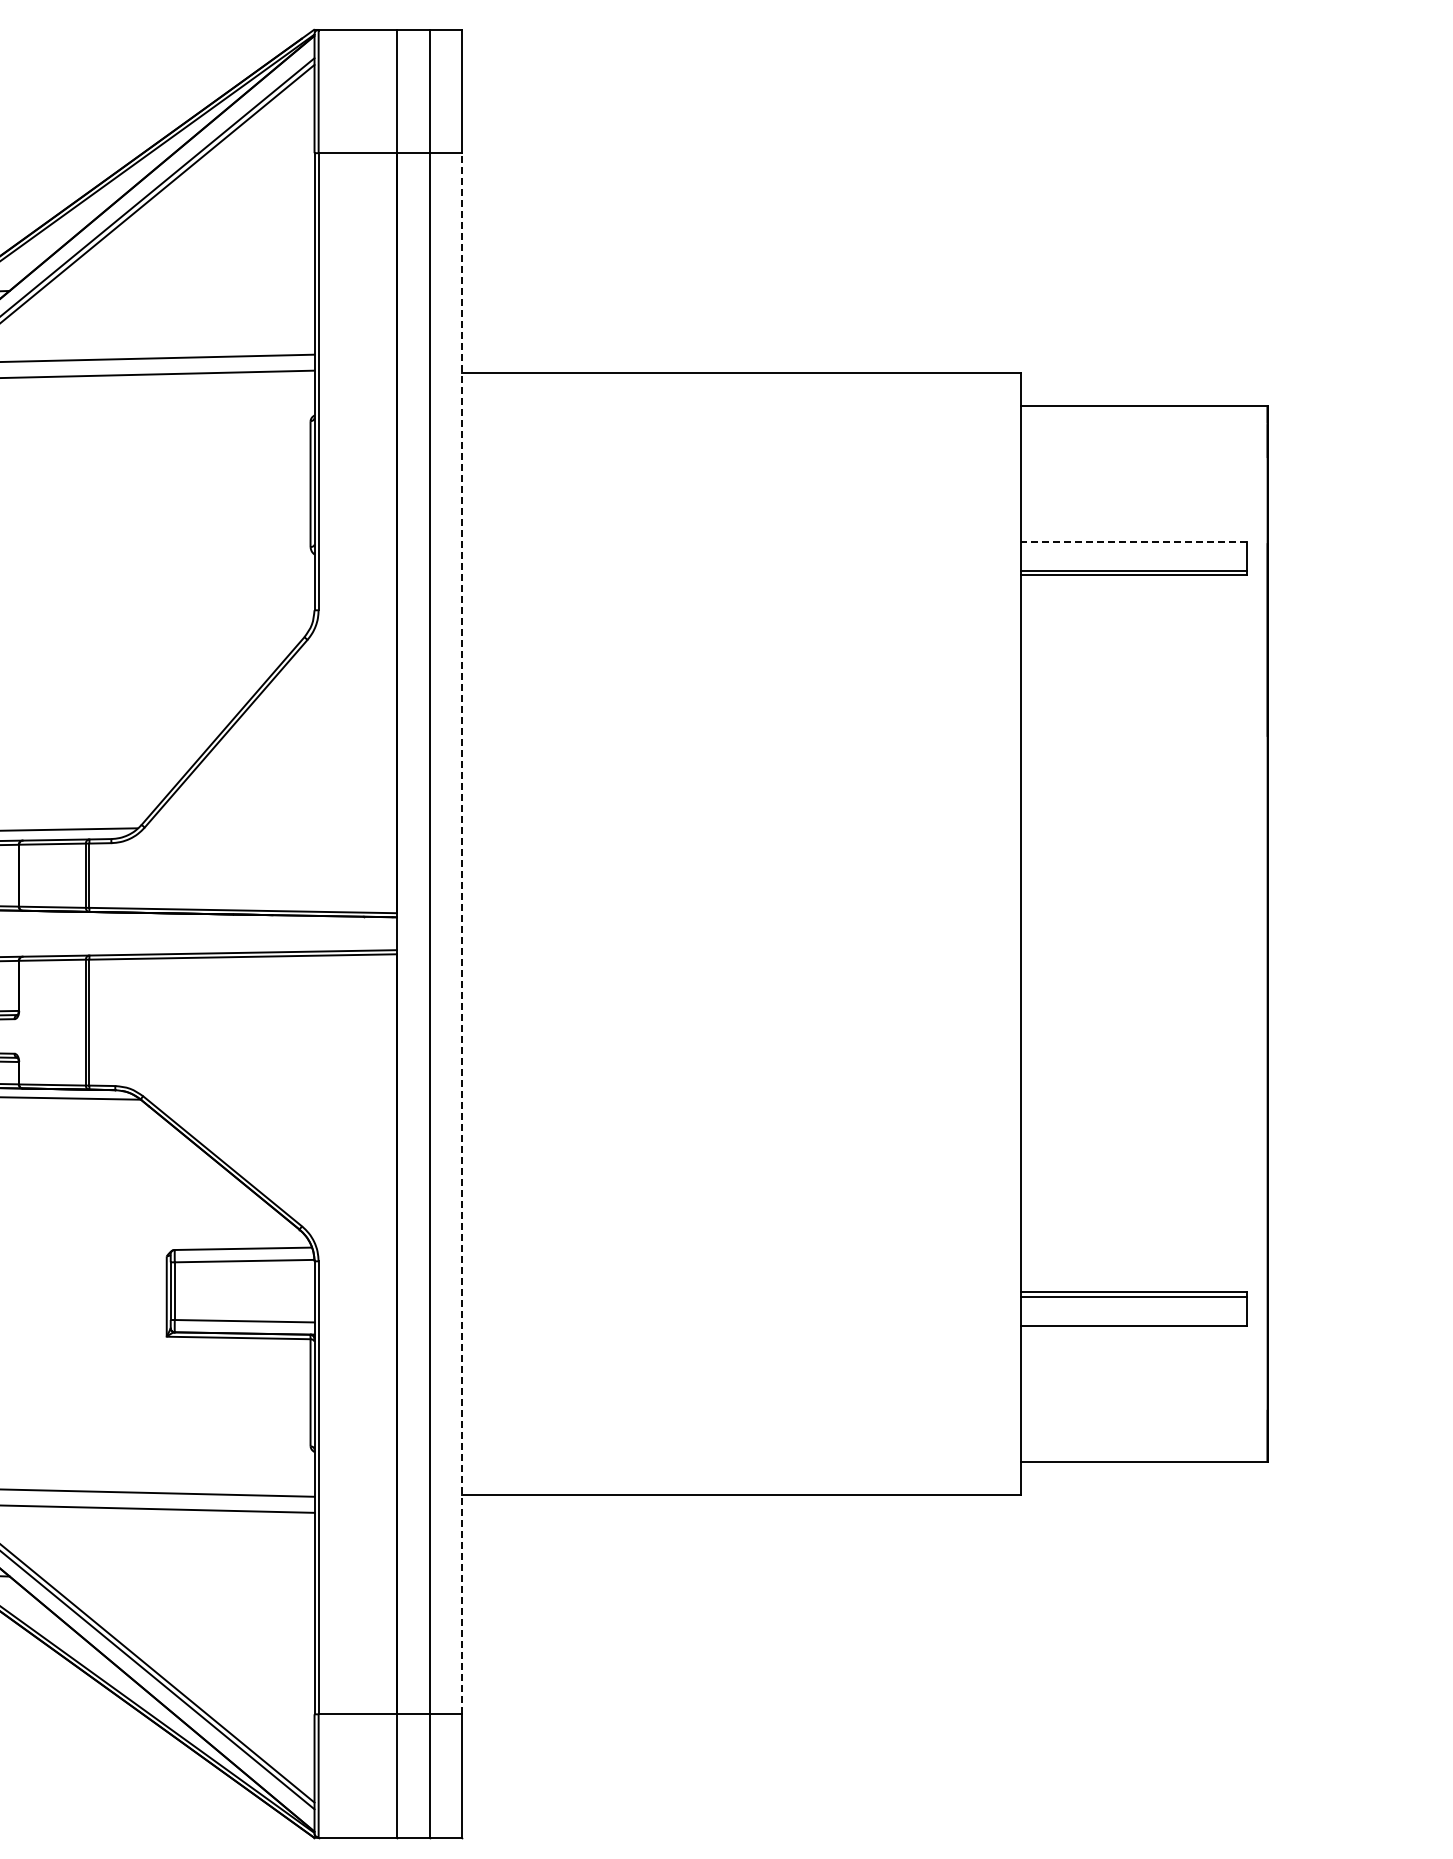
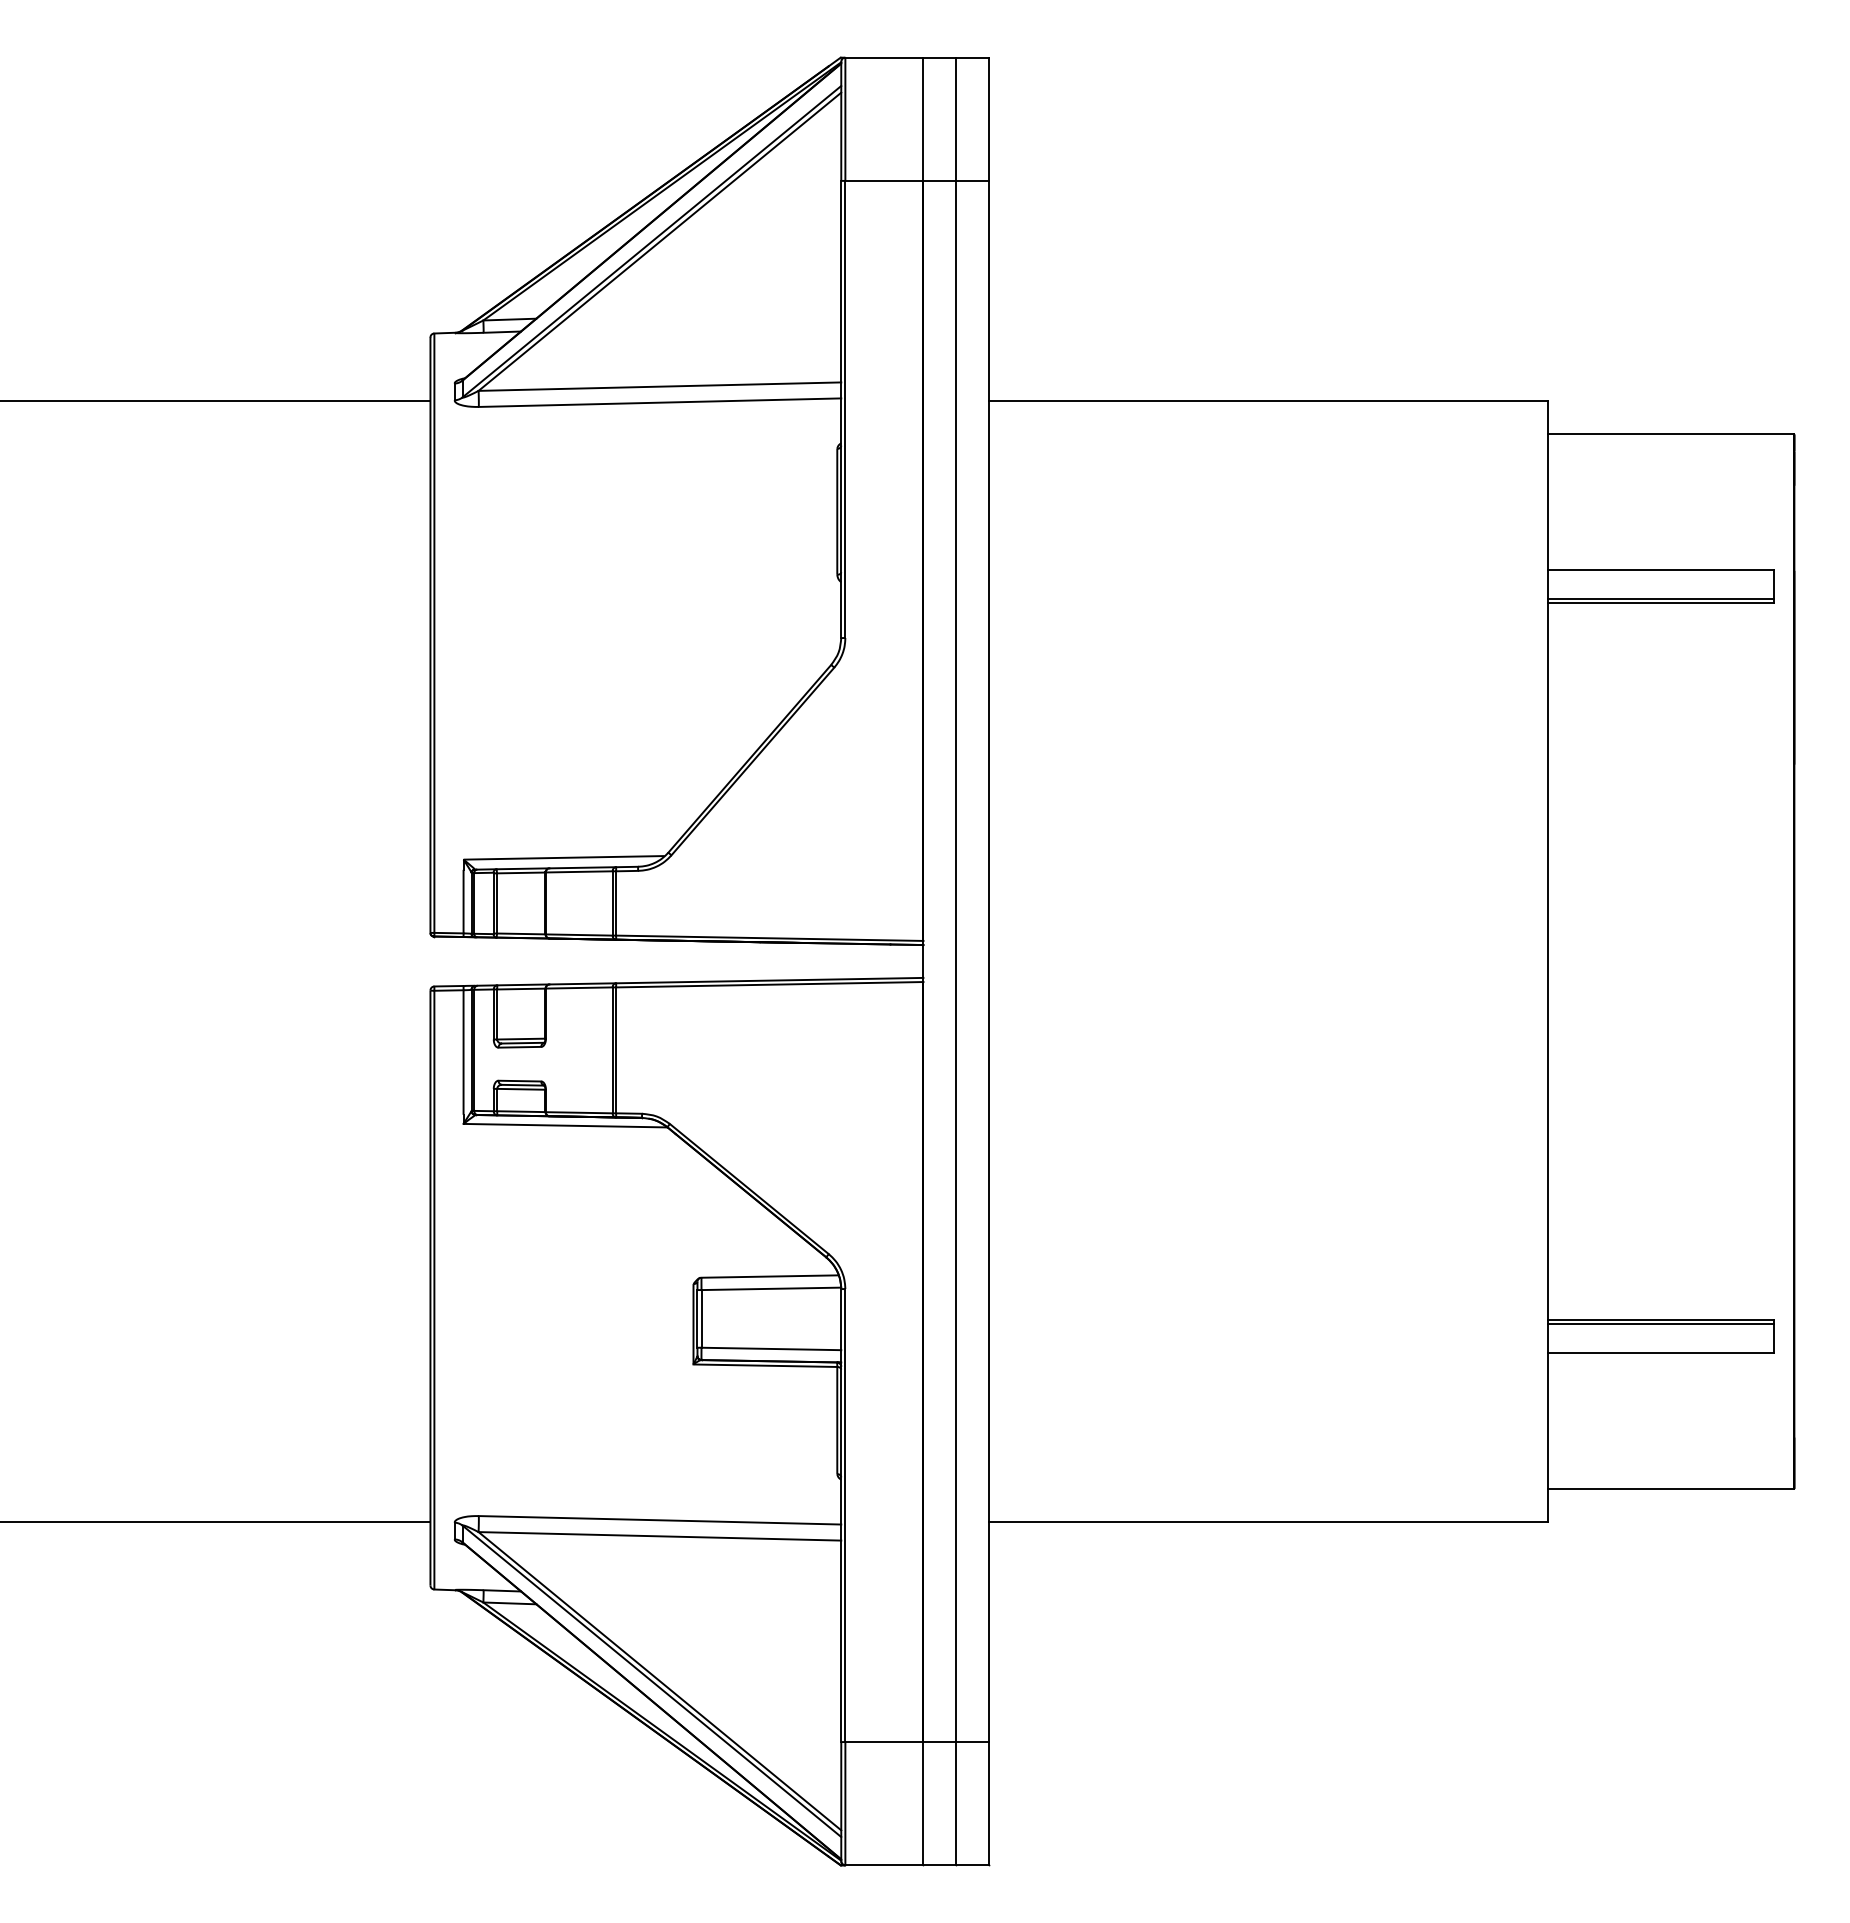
line: (1133, 541) -> (1660, 569), dashed -> solid
line: (462, 933) -> (989, 961), dashed -> solid

